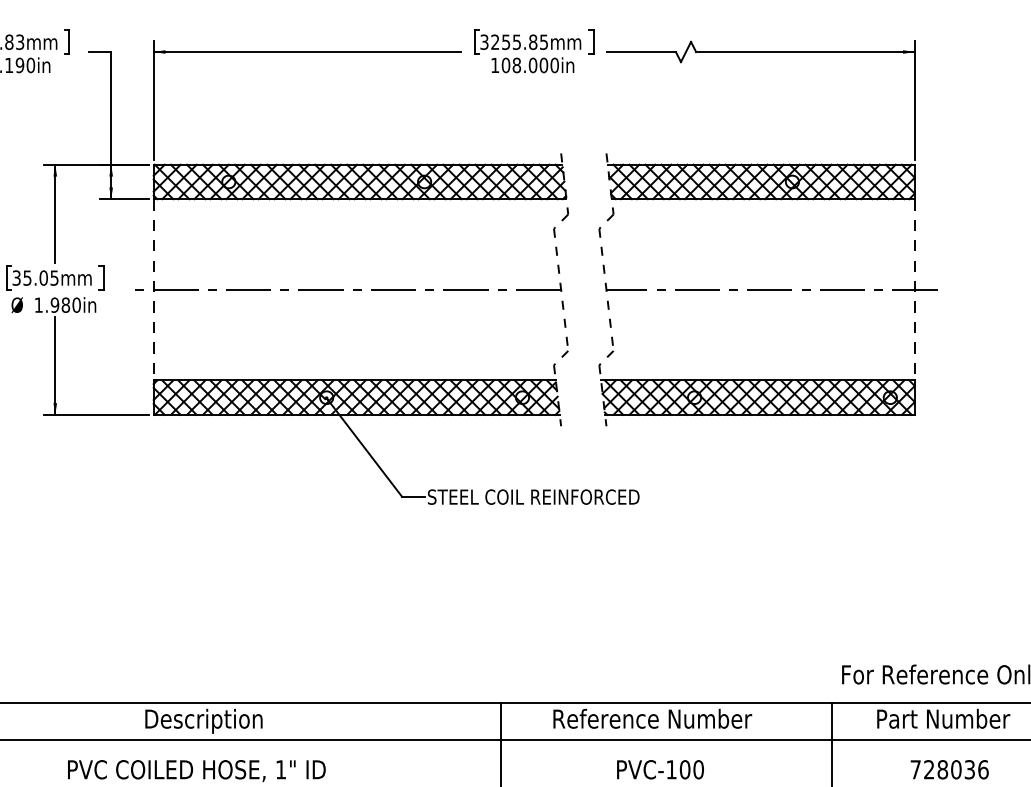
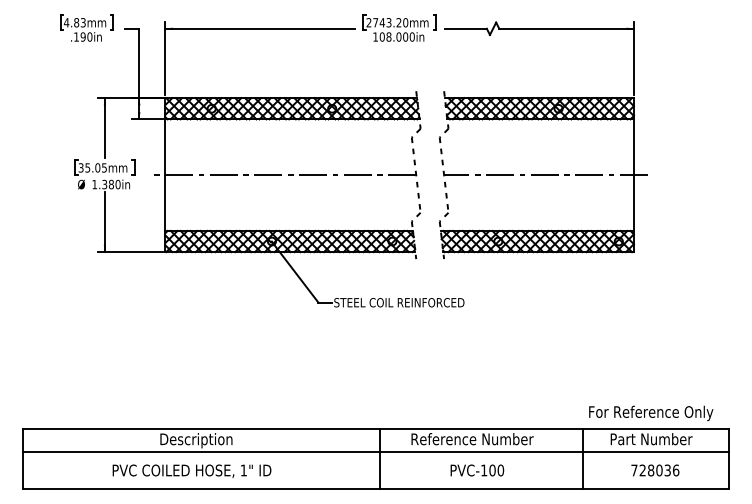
text: (514, 41) -> (387, 22), 3255.85mm -> 2743.20mm
line: (153, 290) -> (165, 175), dashed -> solid
line: (914, 290) -> (633, 175), dashed -> solid
text: (54, 305) -> (104, 184), 1.980in -> 1.380in

